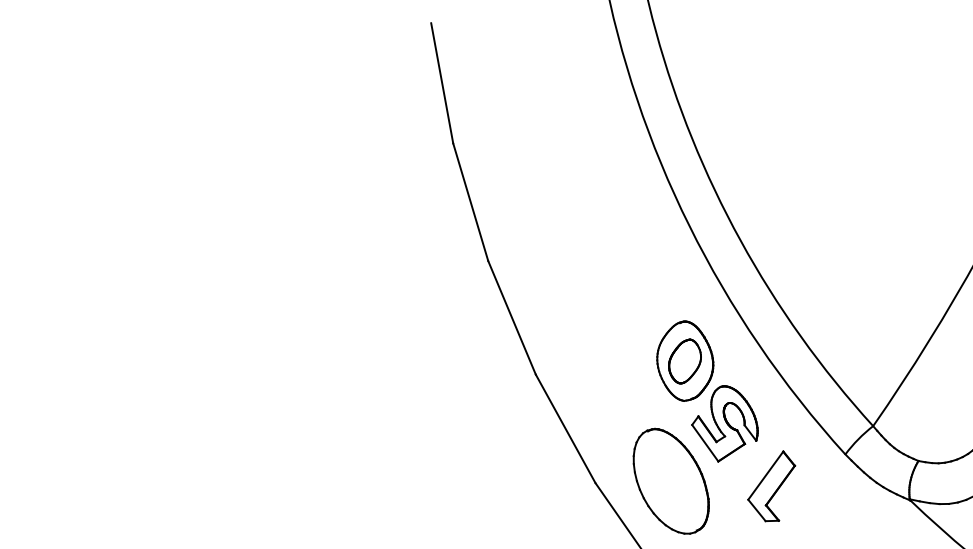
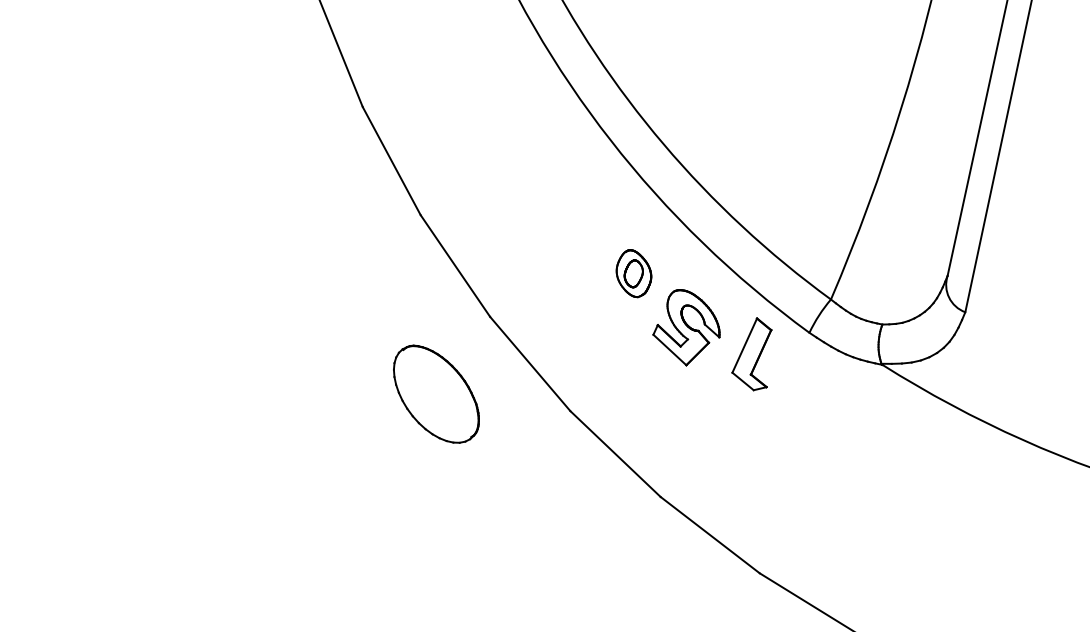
part: (684, 360) -> (633, 273), size x0.6
part: (671, 480) -> (436, 393), moved
part: (770, 485) -> (751, 354), moved

